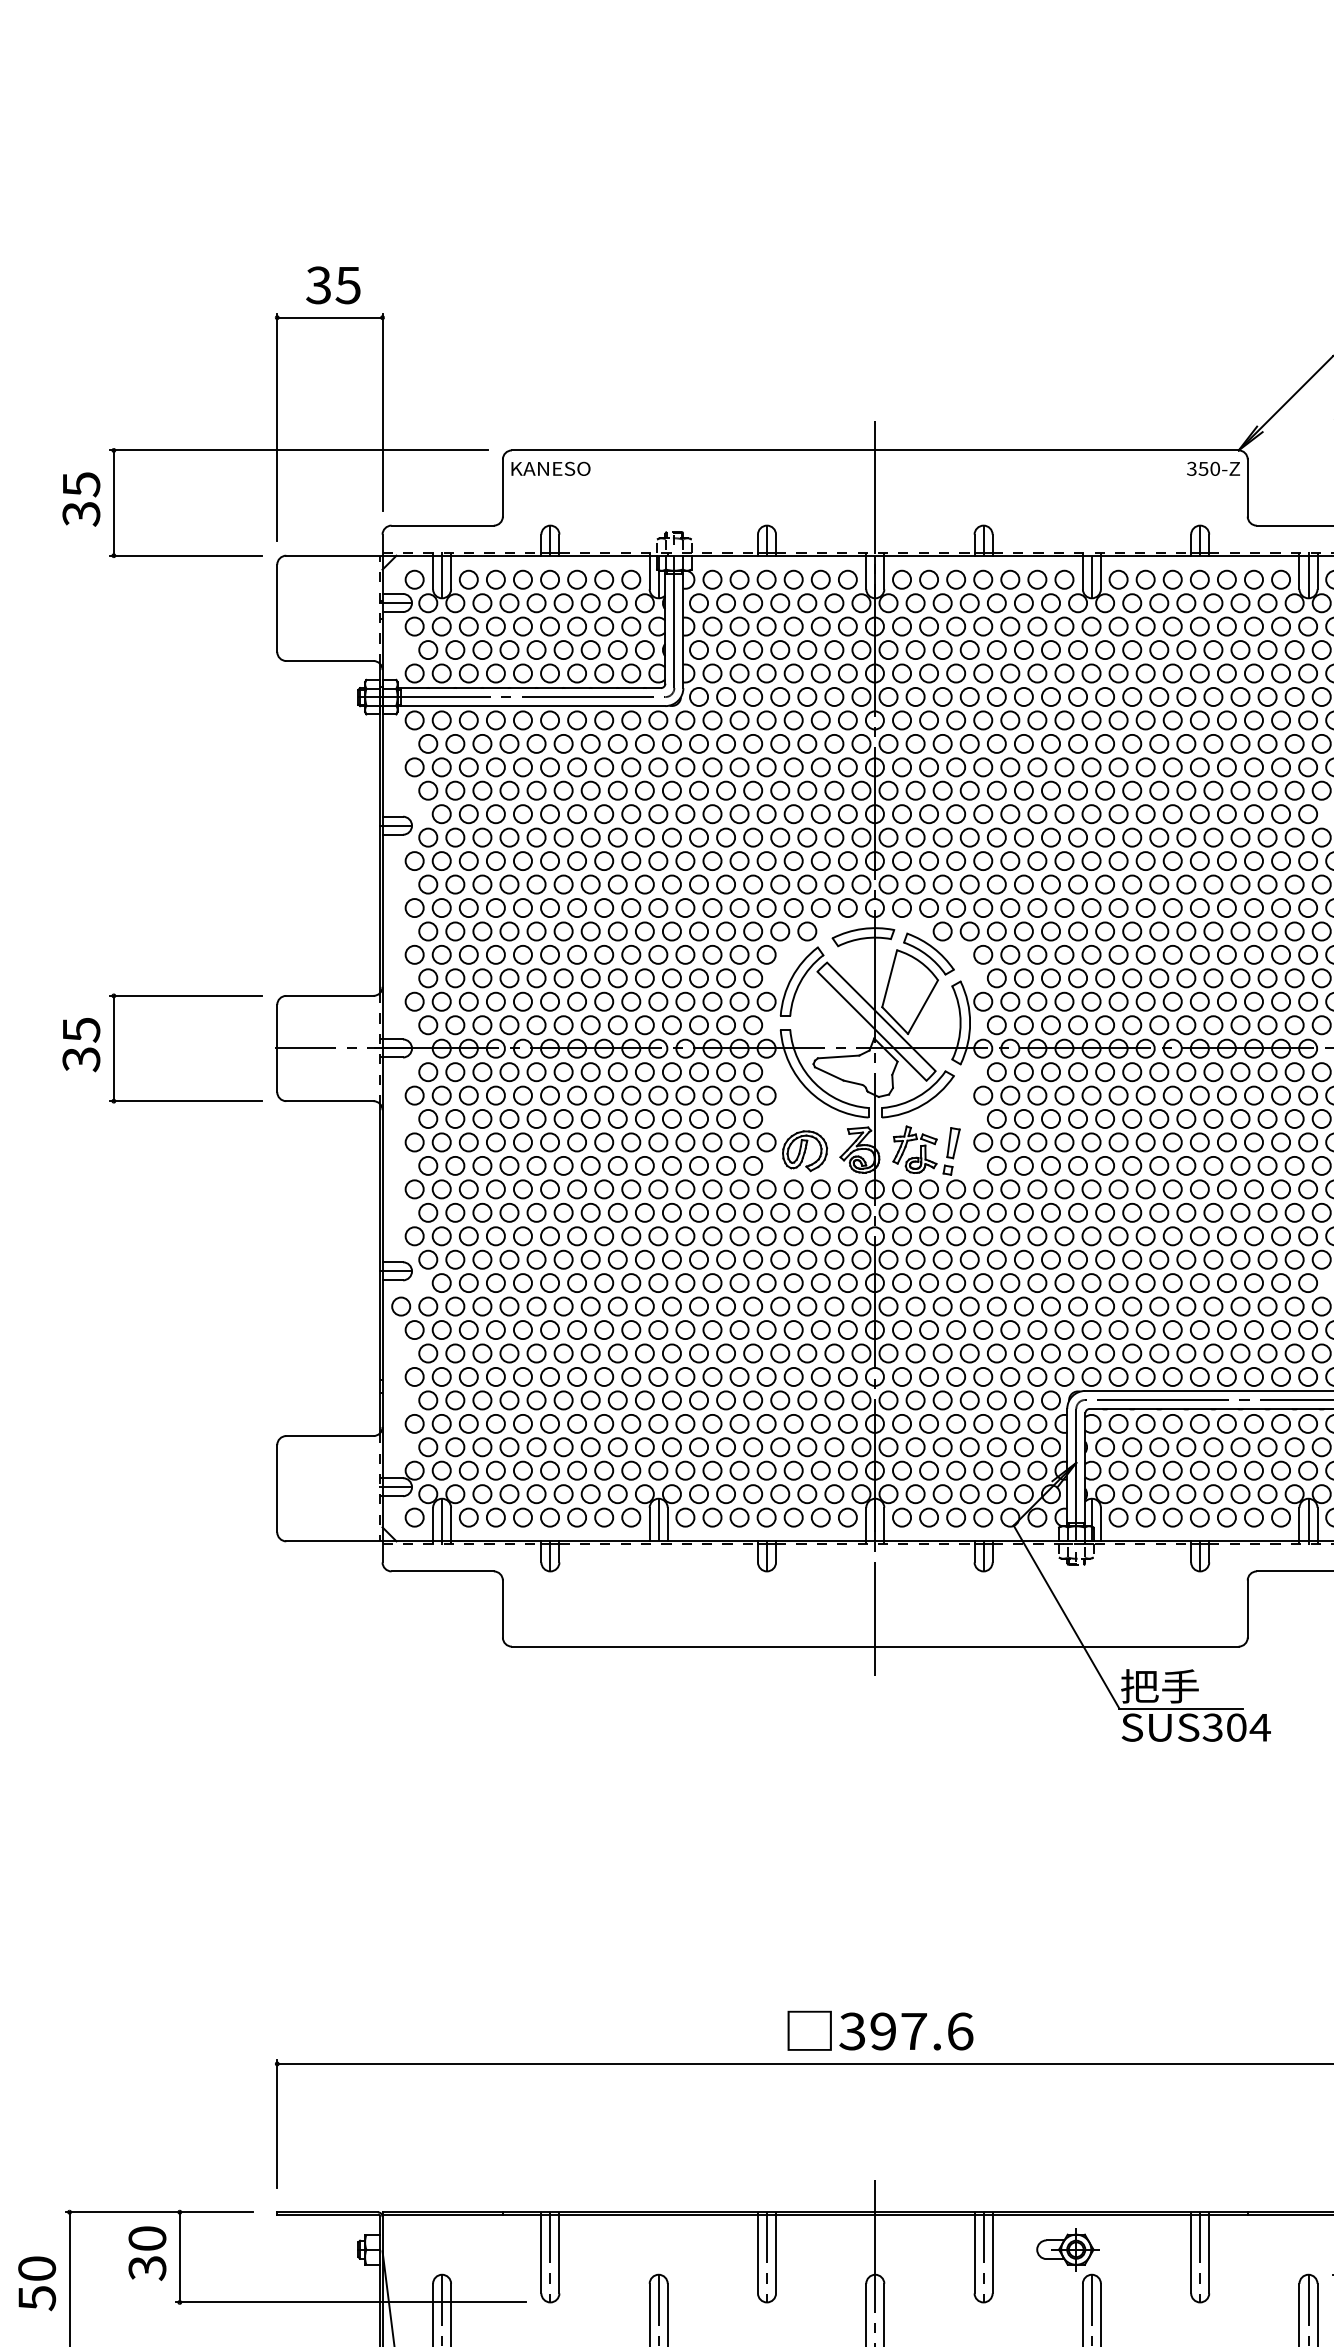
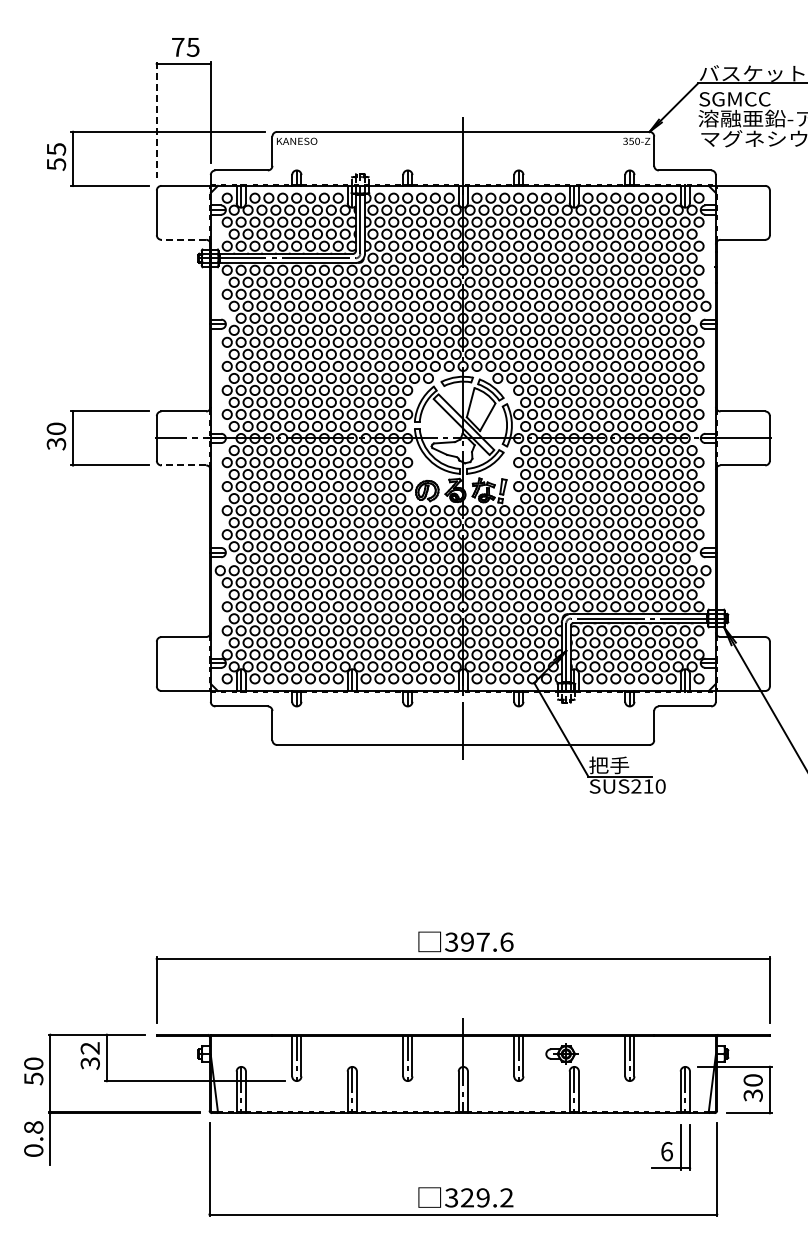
text: (317, 283) -> (177, 46), 35 -> 75
line: (276, 428) -> (156, 120), solid -> dashed
text: (79, 513) -> (55, 164), 35 -> 55
line: (329, 660) -> (183, 239), solid -> dashed
text: (81, 1029) -> (56, 428), 35 -> 30
line: (329, 1101) -> (183, 465), solid -> dashed
text: (1236, 1727) -> (648, 786), SUS304 -> SUS210
text: (145, 2238) -> (89, 1048), 30 -> 32

